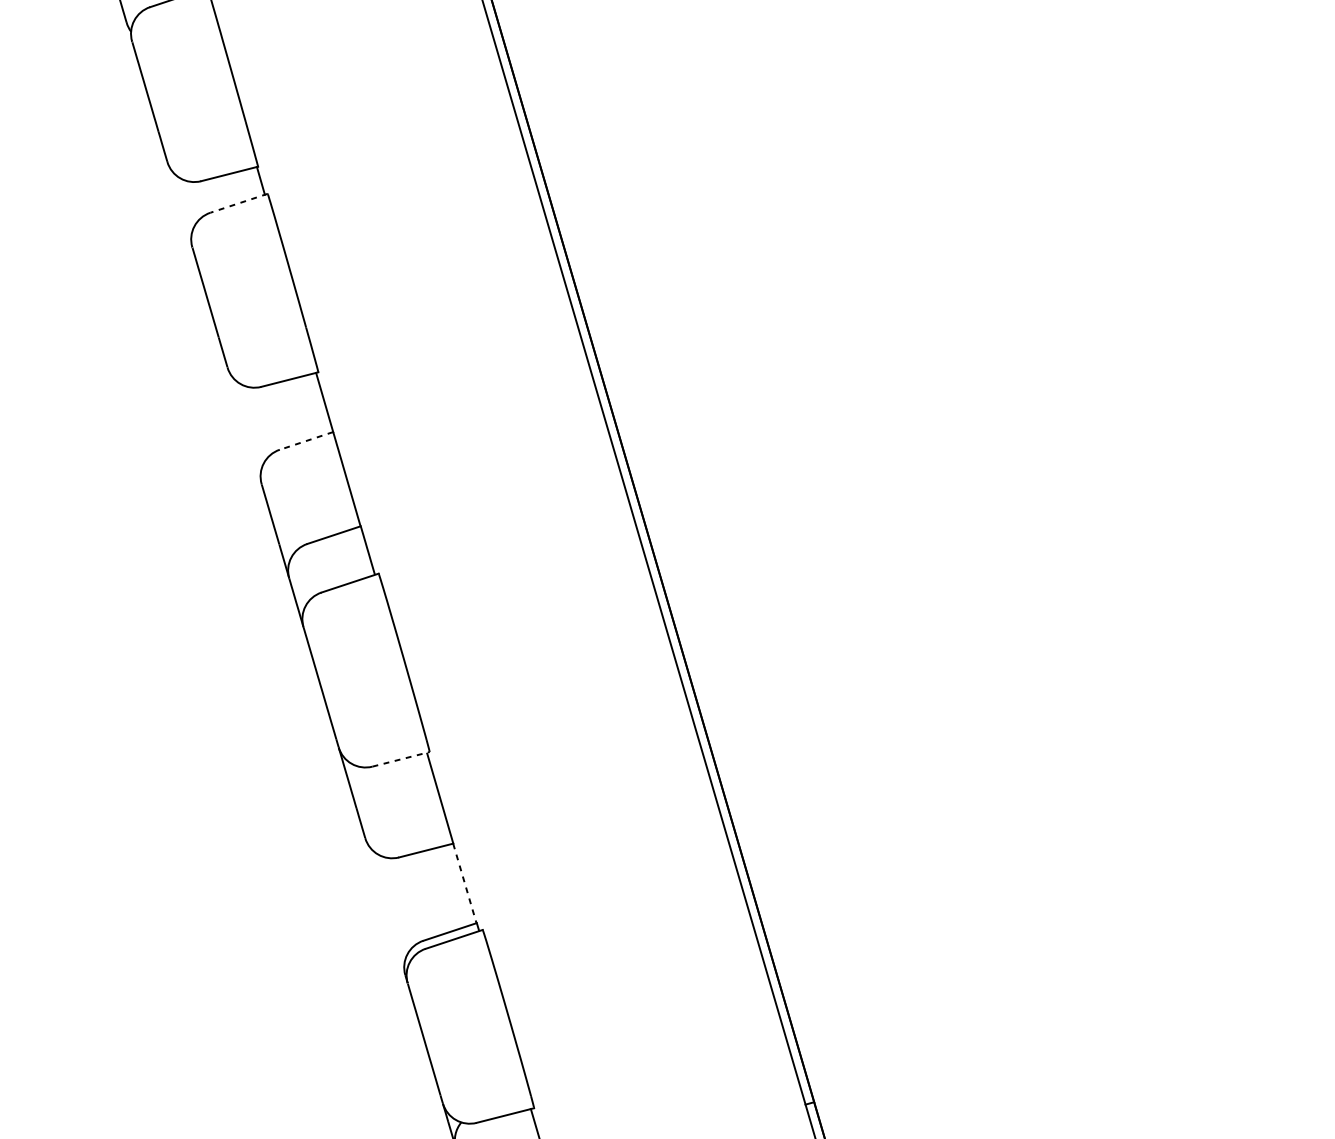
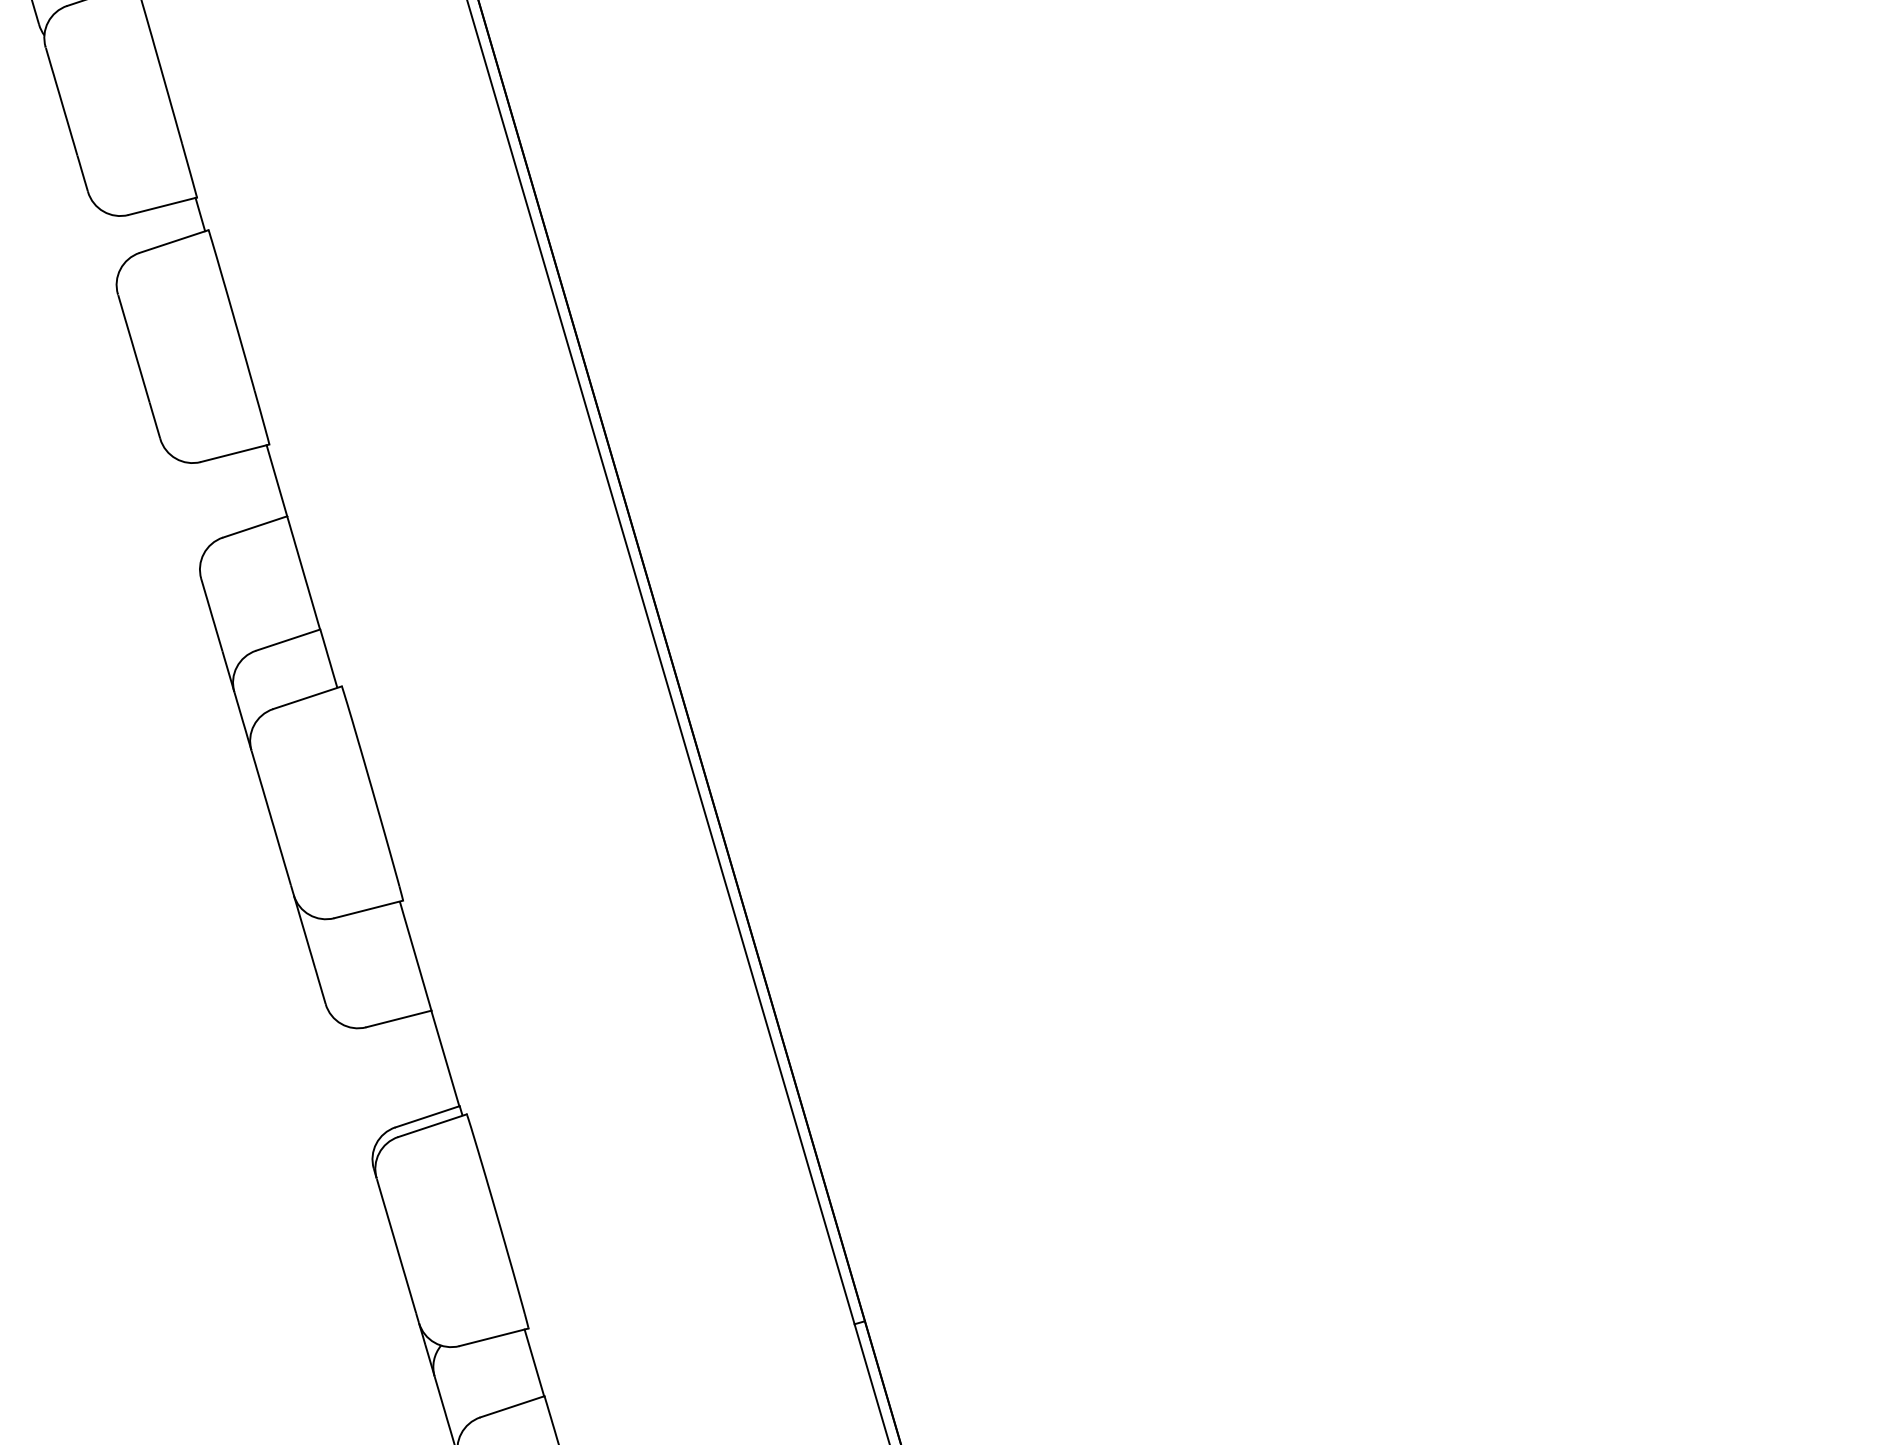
line: (238, 203) -> (173, 241), dashed -> solid
line: (306, 440) -> (255, 526), dashed -> solid
line: (401, 759) -> (369, 909), dashed -> solid
line: (465, 883) -> (445, 1058), dashed -> solid

